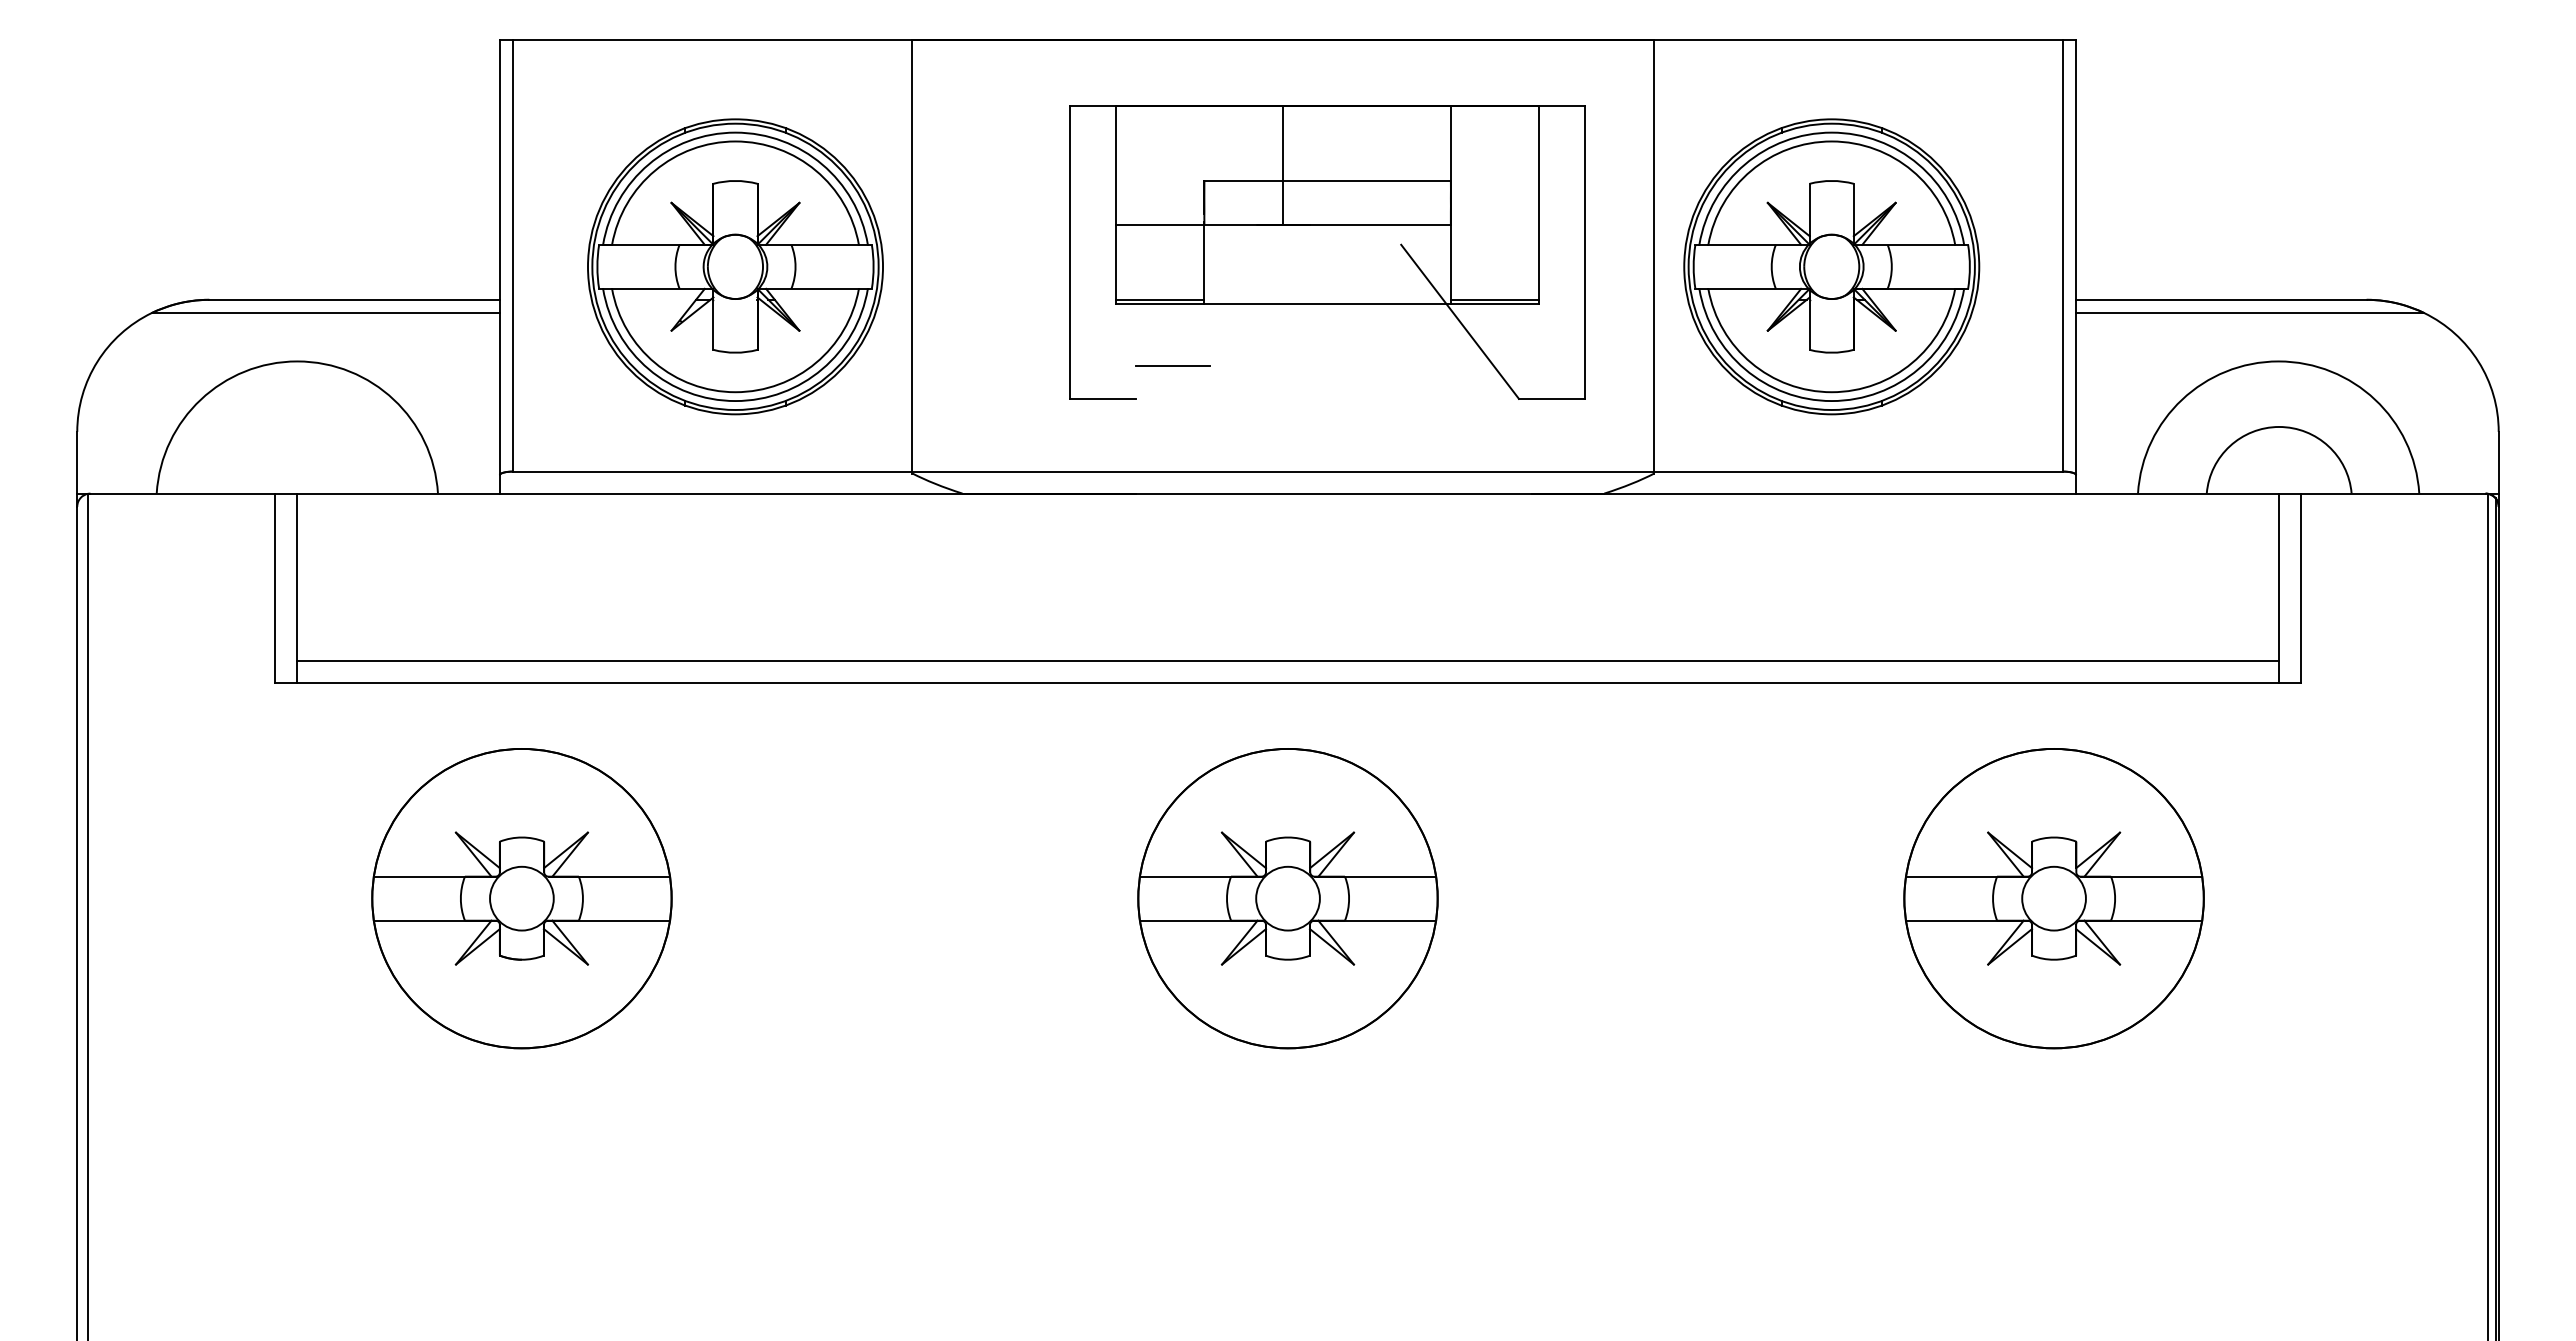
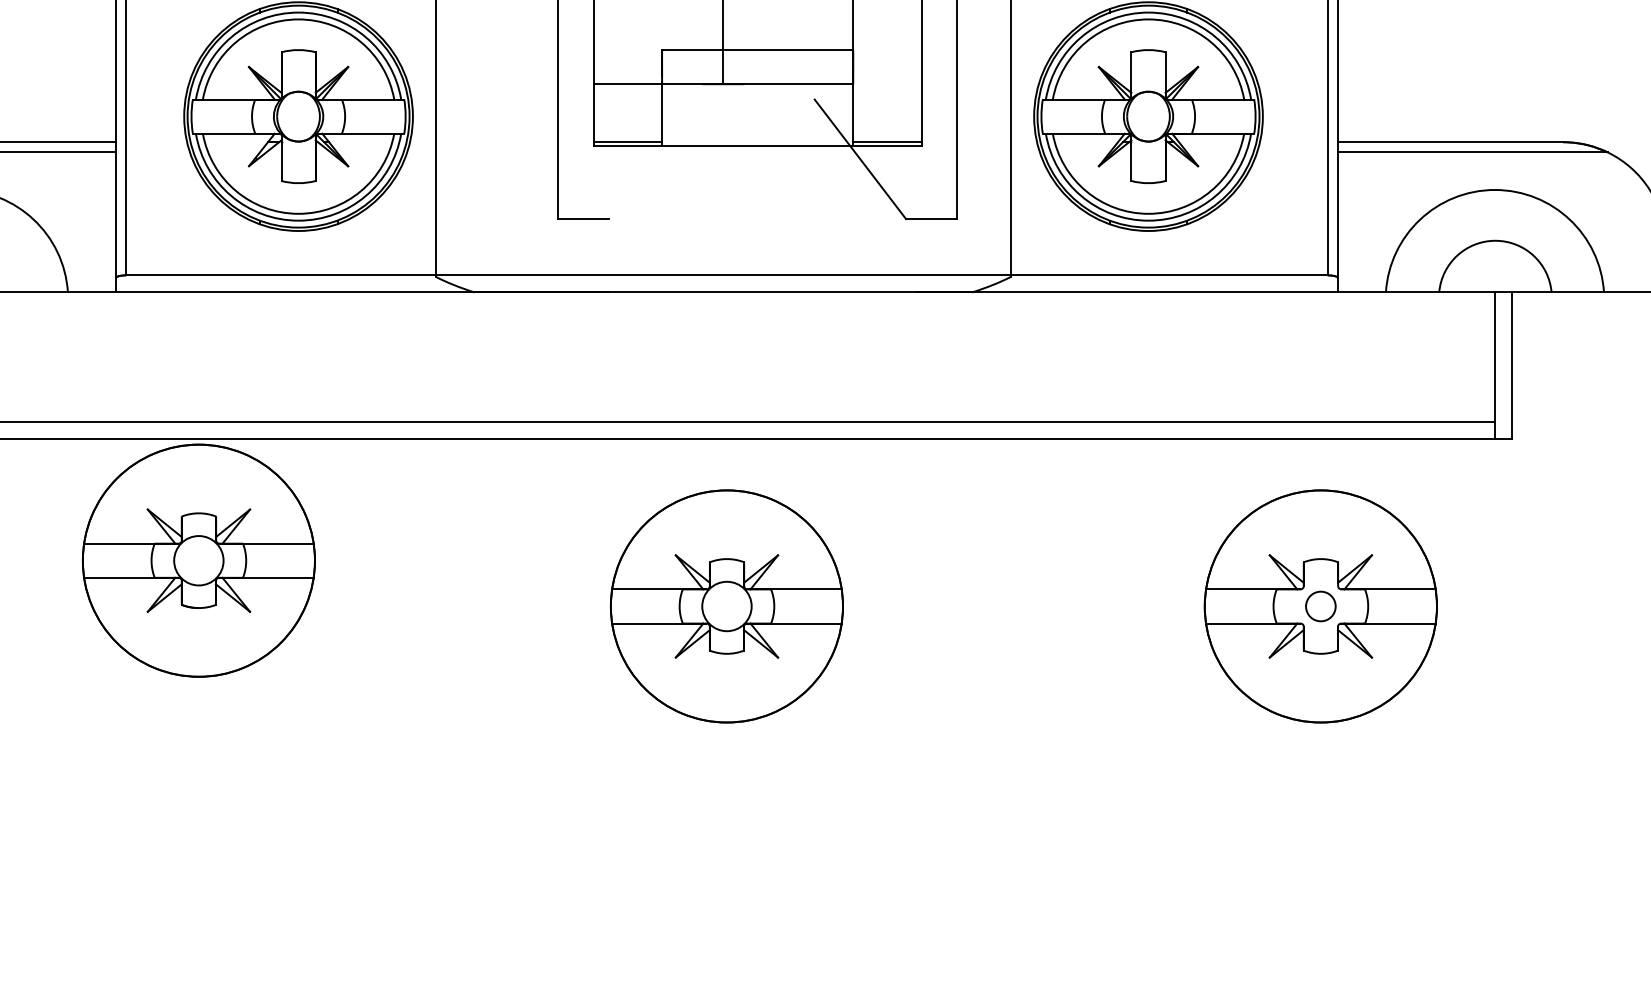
line: (1172, 365) -> (637, 193), removed
part: (521, 898) -> (198, 560), moved
circle: (2053, 898) -> (1320, 606), size x0.6

